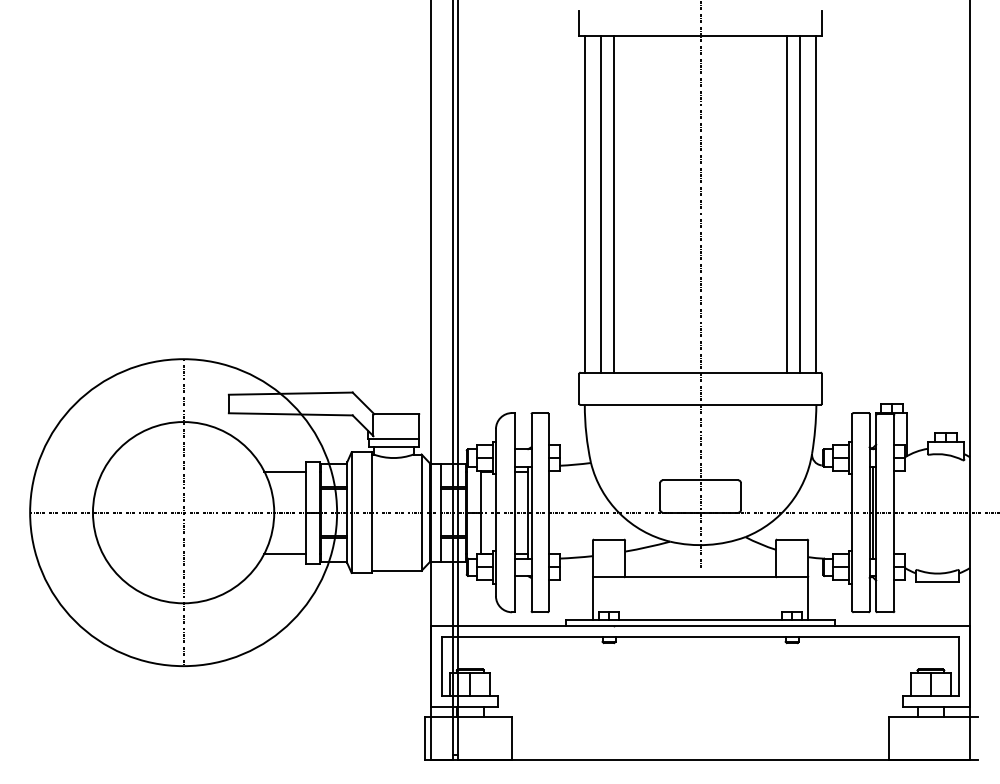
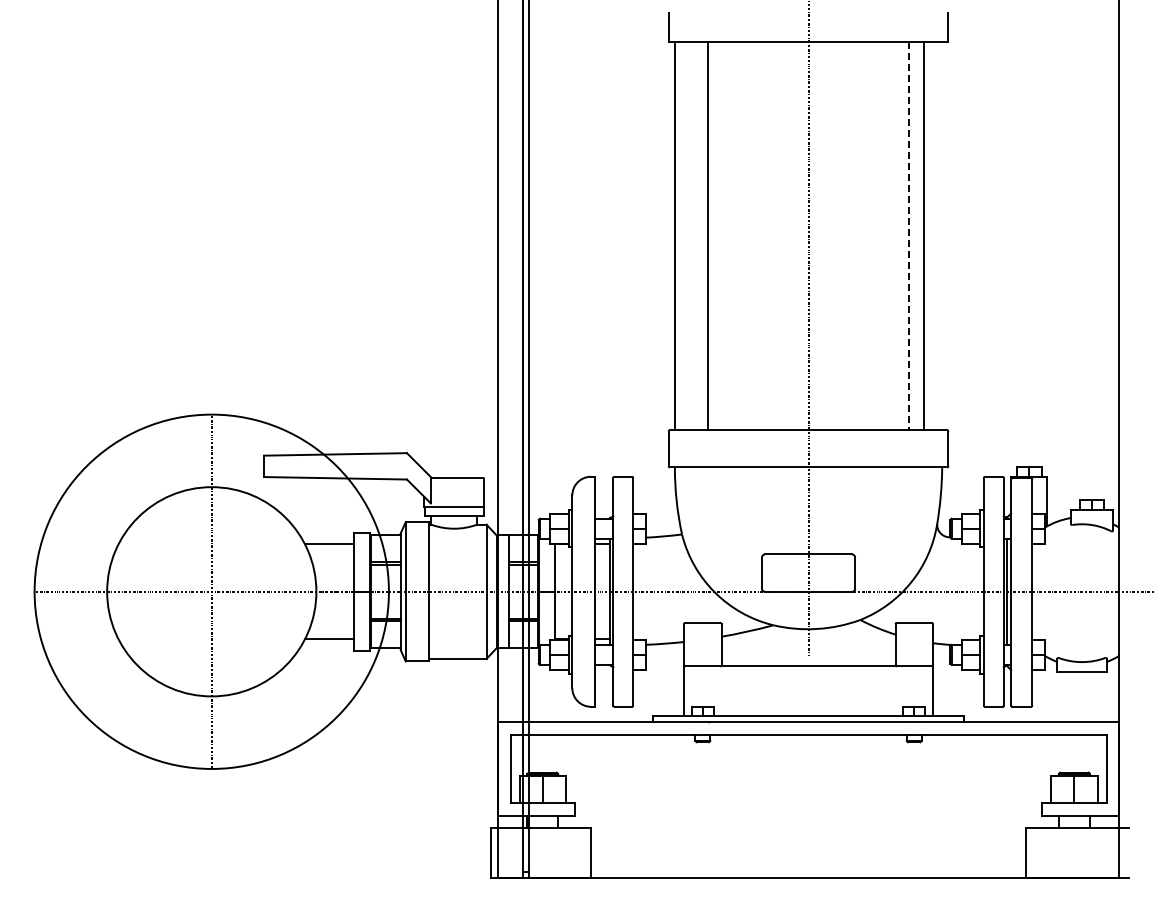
line: (600, 204) -> (693, 235), removed
line: (787, 204) -> (908, 236), solid -> dashed
line: (816, 204) -> (942, 235), removed

